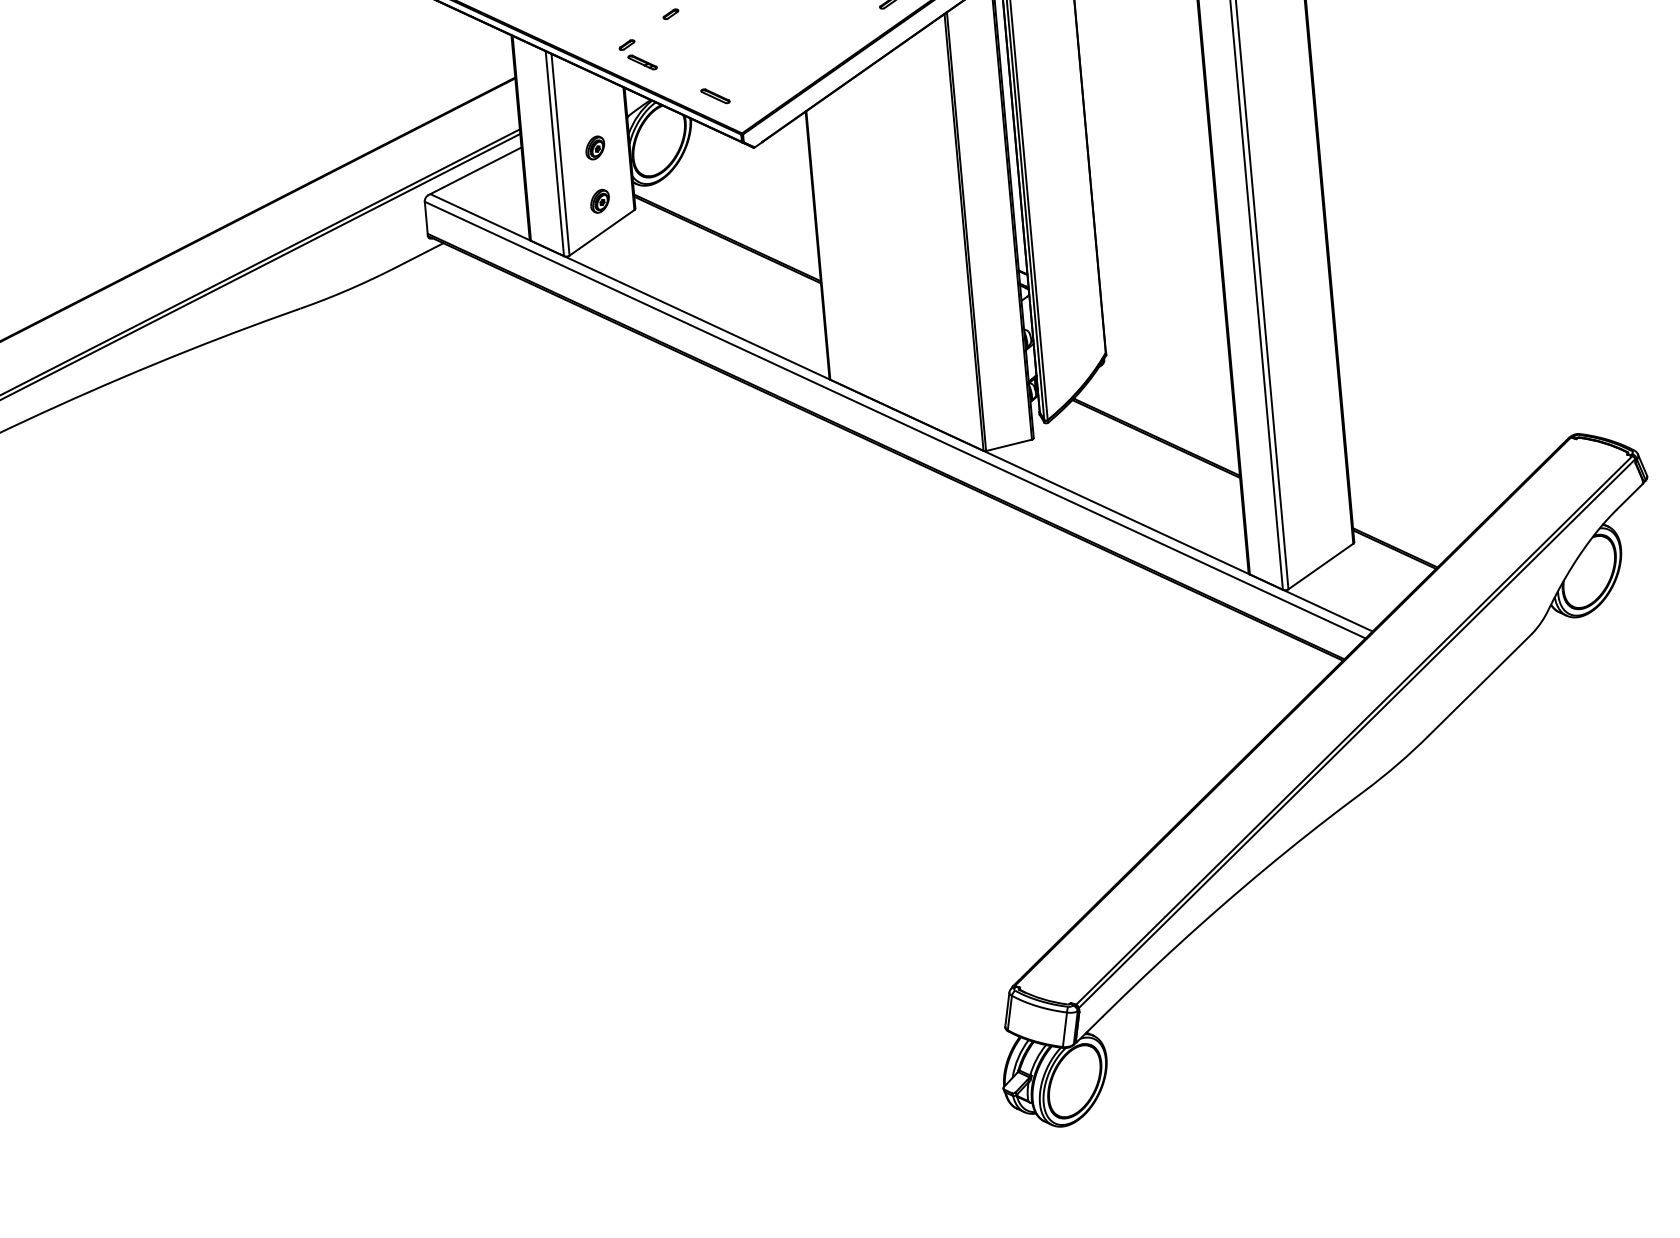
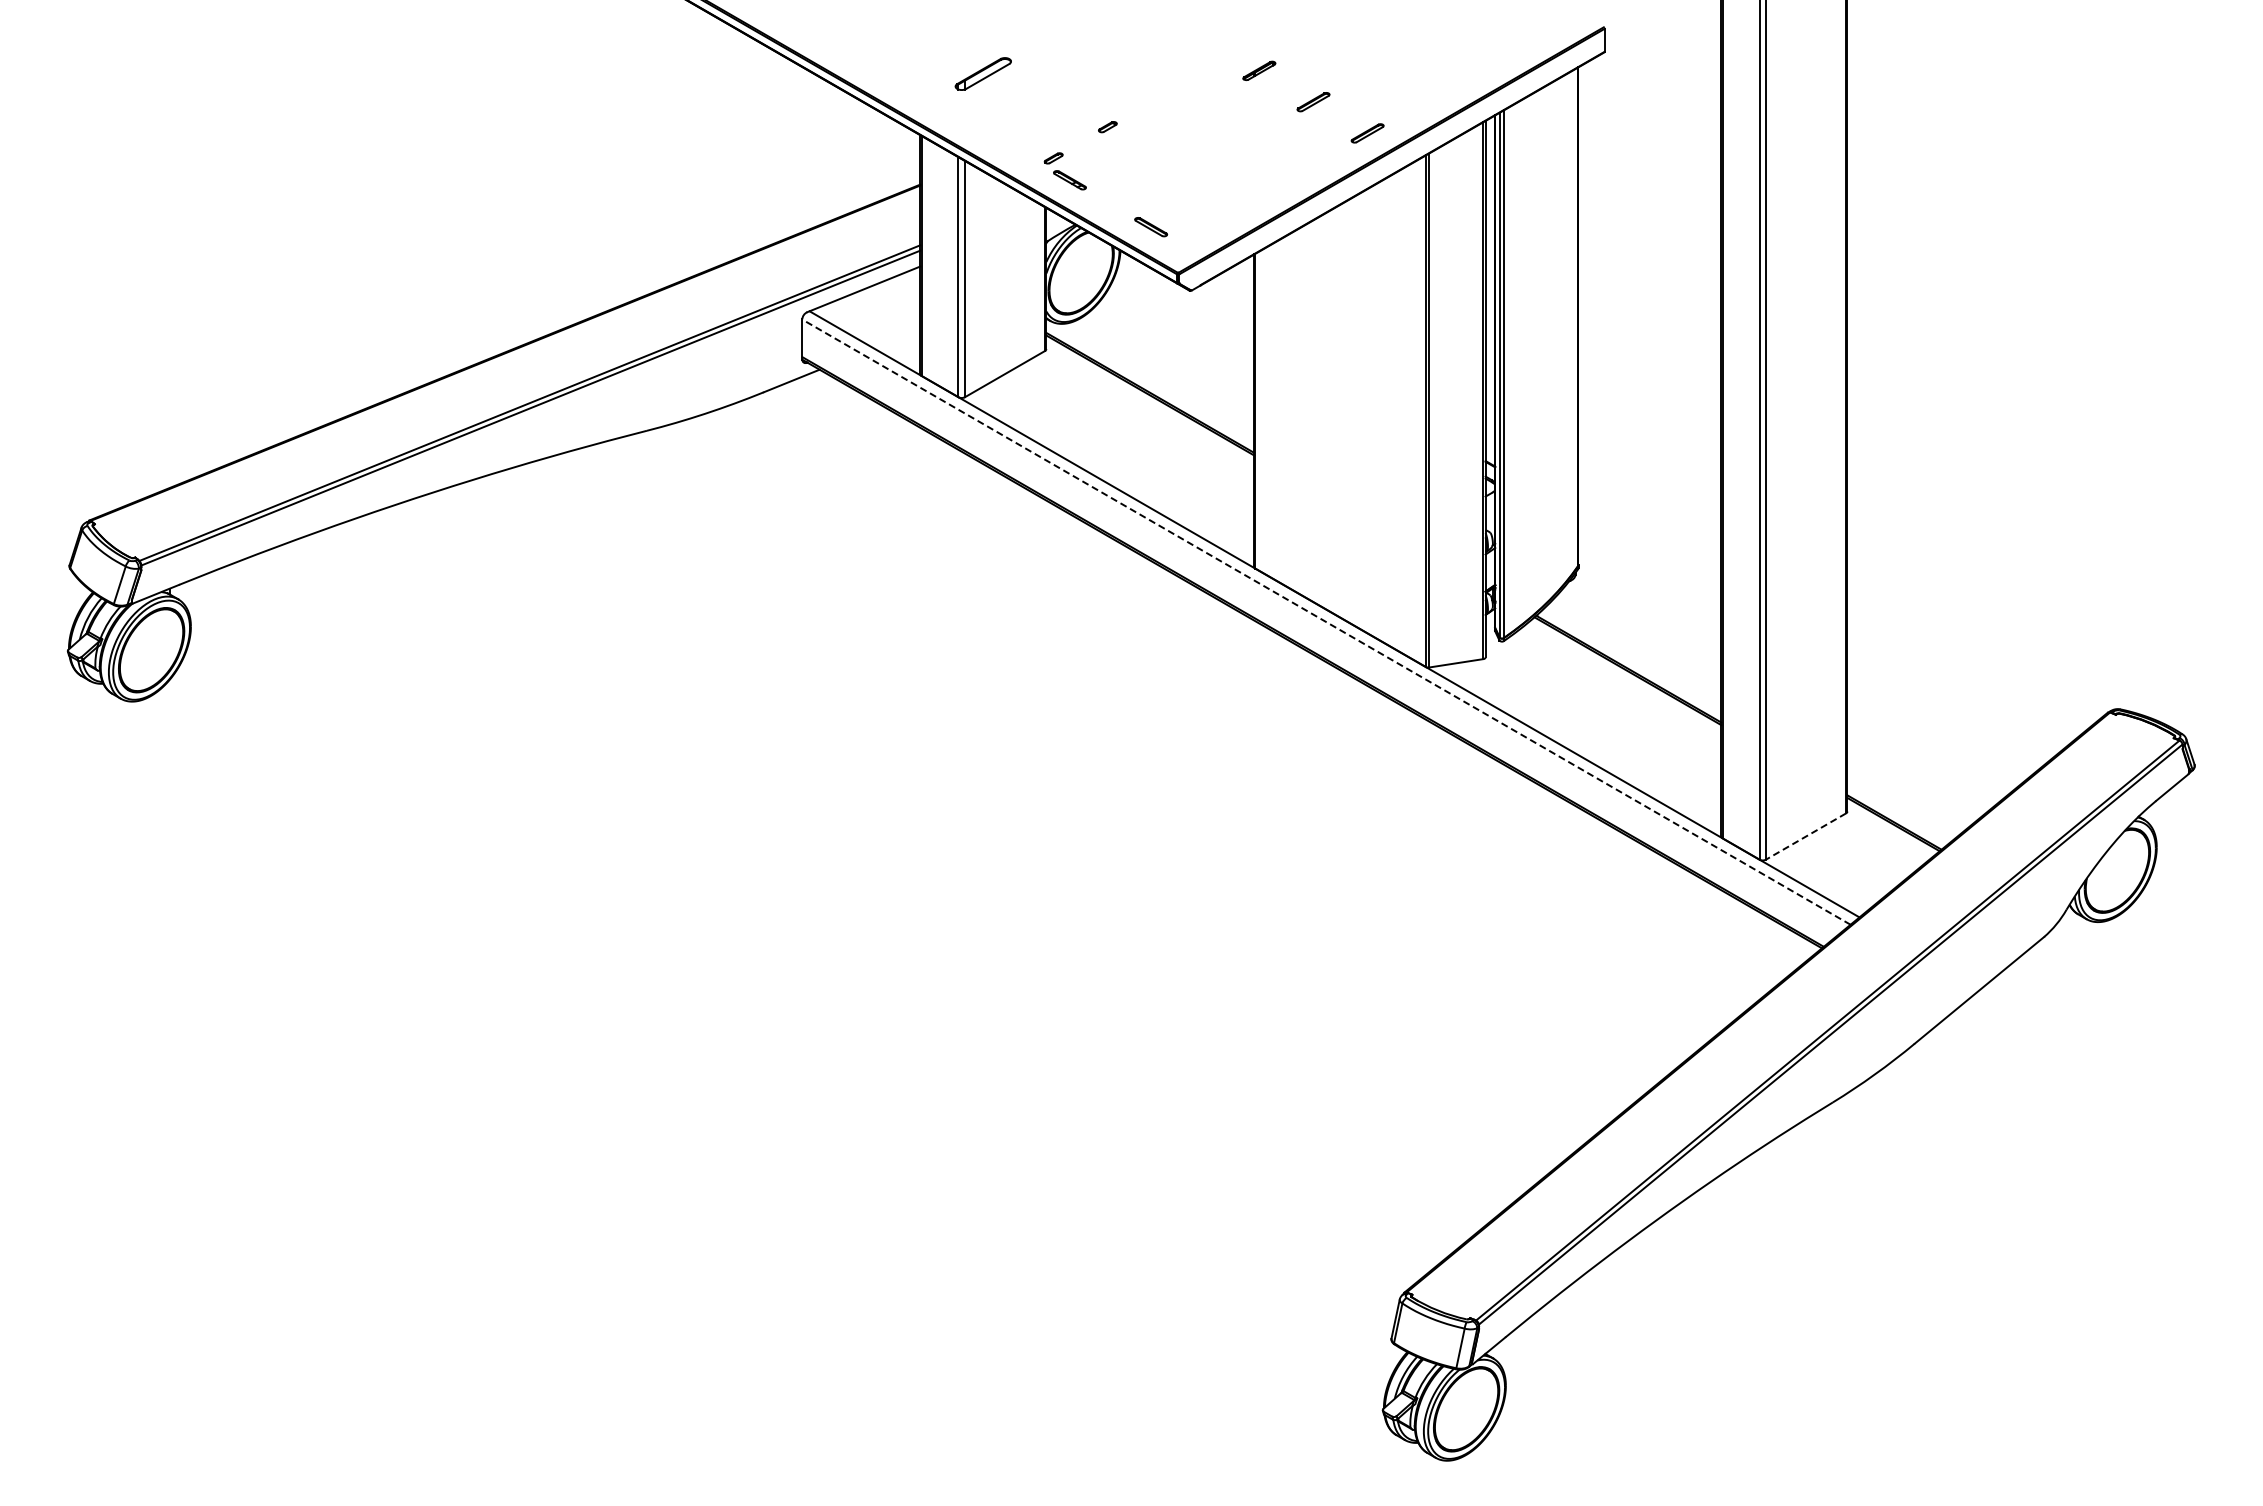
part: (594, 147) -> (1005, 274), removed
part: (599, 201) -> (1005, 337), removed
line: (895, 419) -> (1326, 621), solid -> dashed
line: (1320, 566) -> (1805, 836), solid -> dashed

